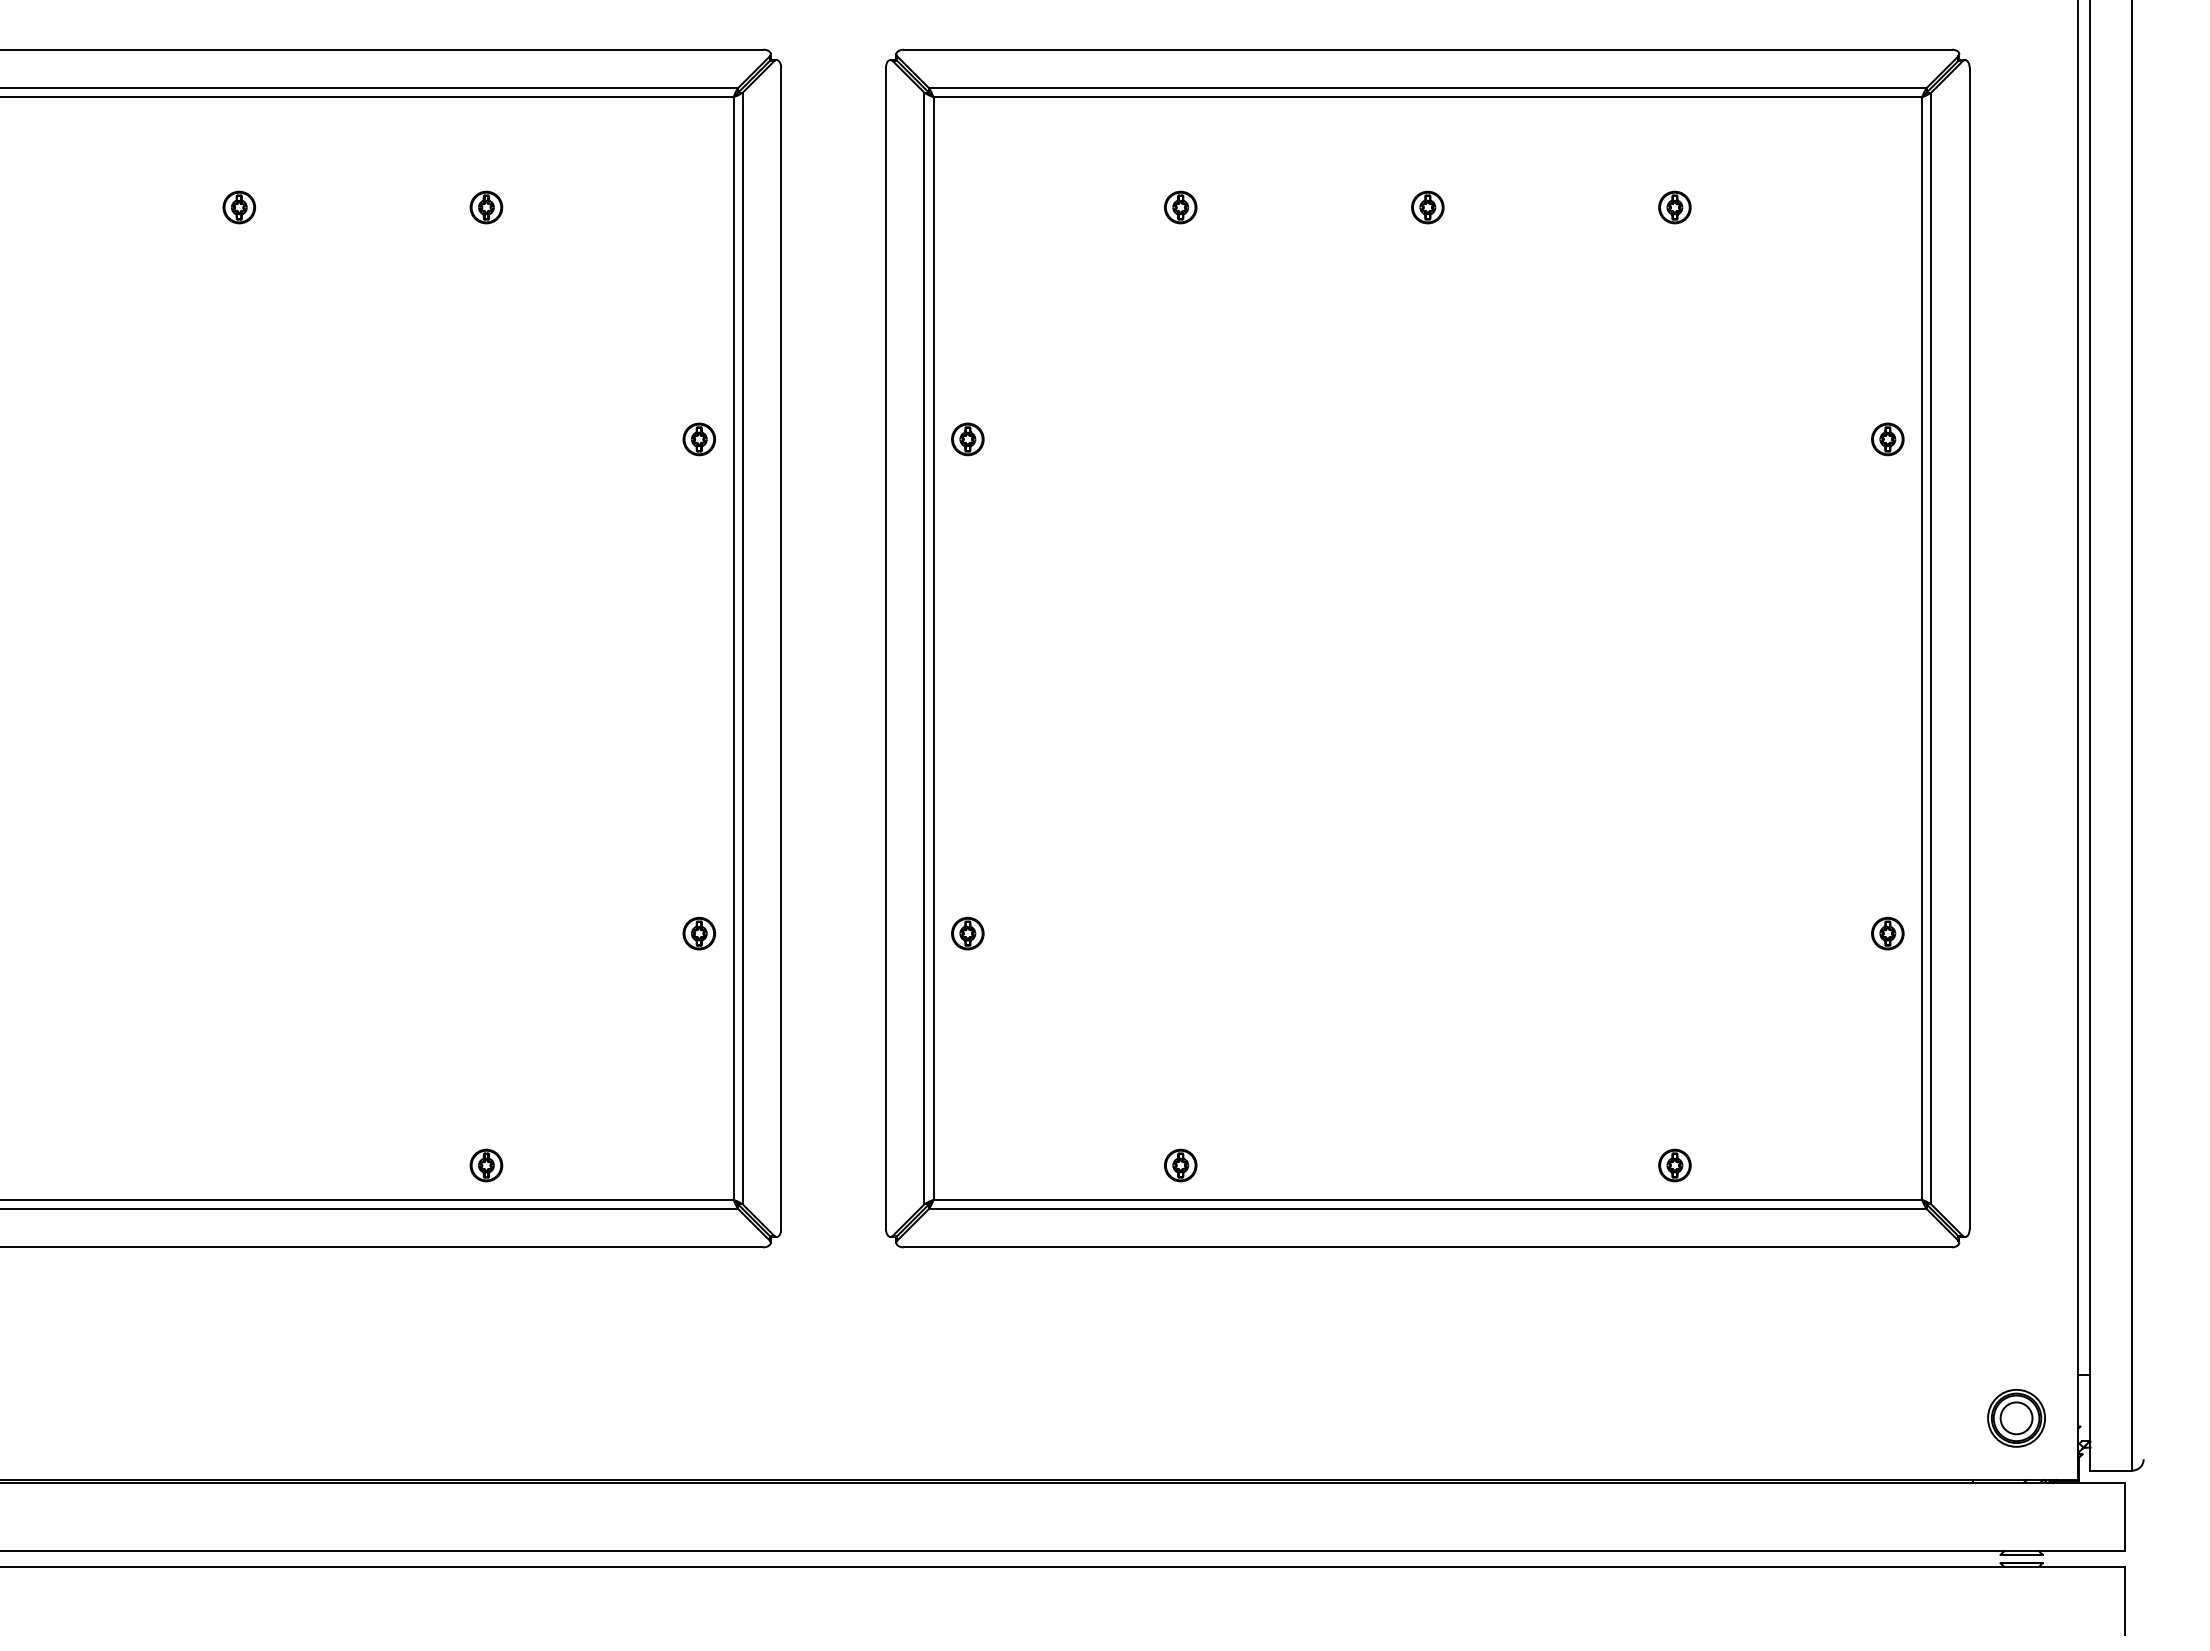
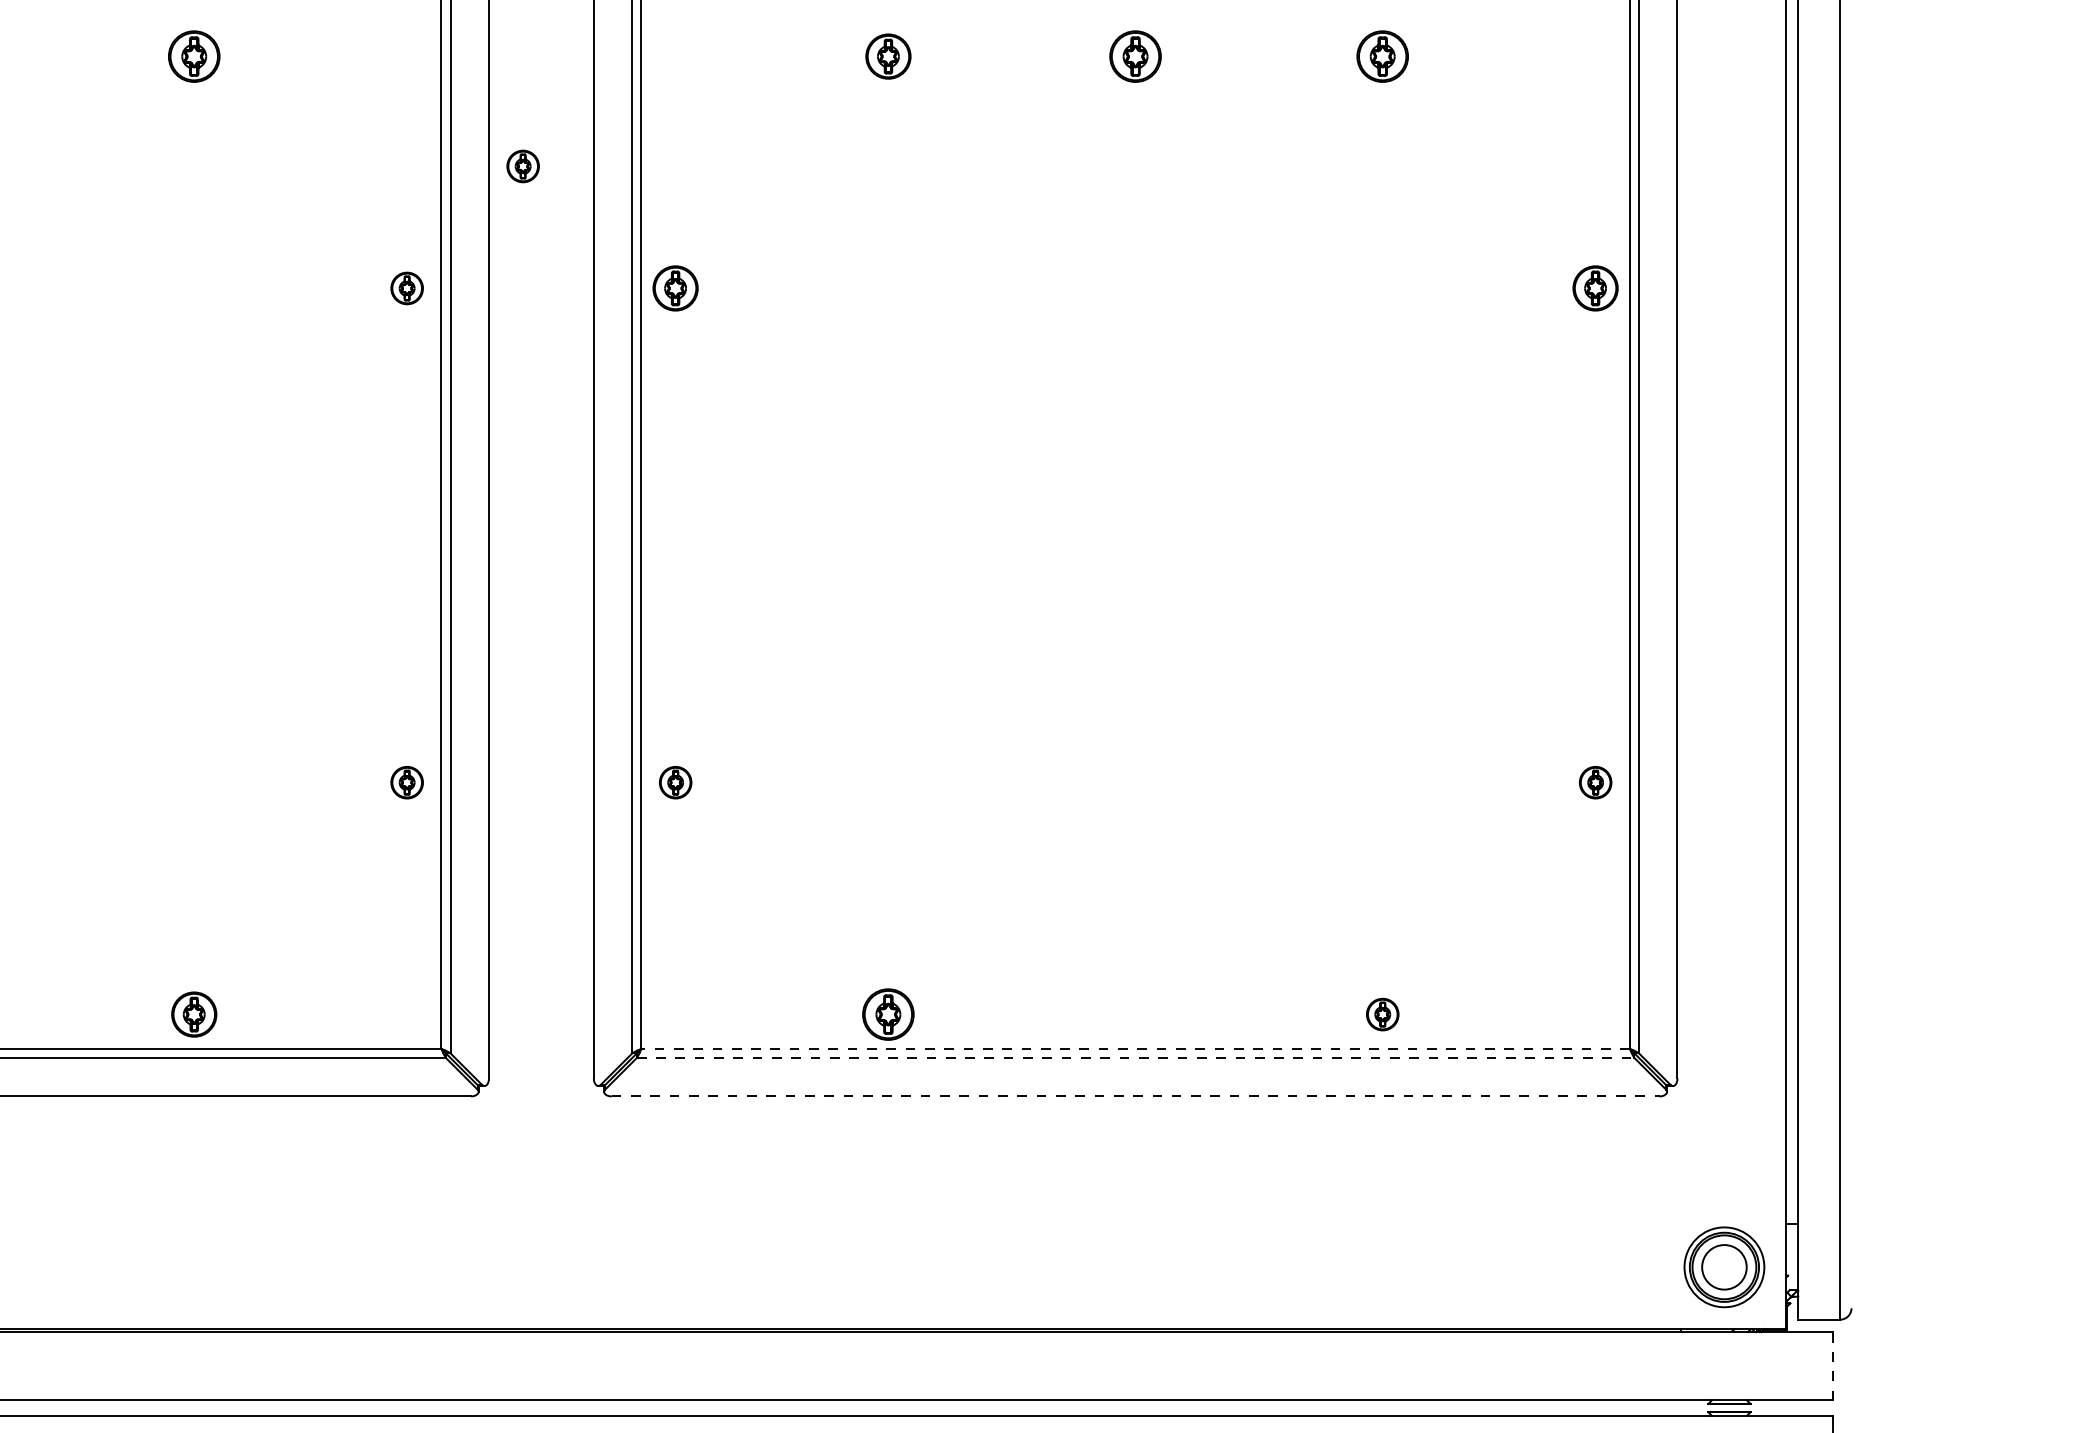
part: (486, 207) -> (194, 56), size x1.6
part: (1180, 207) -> (888, 56), size x1.4
part: (1427, 207) -> (1135, 56), size x1.6
part: (1674, 207) -> (1382, 56), size x1.6
part: (815, 317) -> (523, 166), added
part: (967, 439) -> (675, 288), size x1.4
part: (1887, 439) -> (1595, 288), size x1.4
part: (486, 1165) -> (194, 1014), size x1.4
part: (1180, 1165) -> (888, 1014), size x1.6
line: (1427, 1199) -> (1135, 1048), solid -> dashed
line: (1427, 1208) -> (1135, 1057), solid -> dashed
line: (1427, 1247) -> (1135, 1096), solid -> dashed
part: (2016, 1418) -> (1724, 1267), size x1.4
line: (2124, 1516) -> (1832, 1365), solid -> dashed

